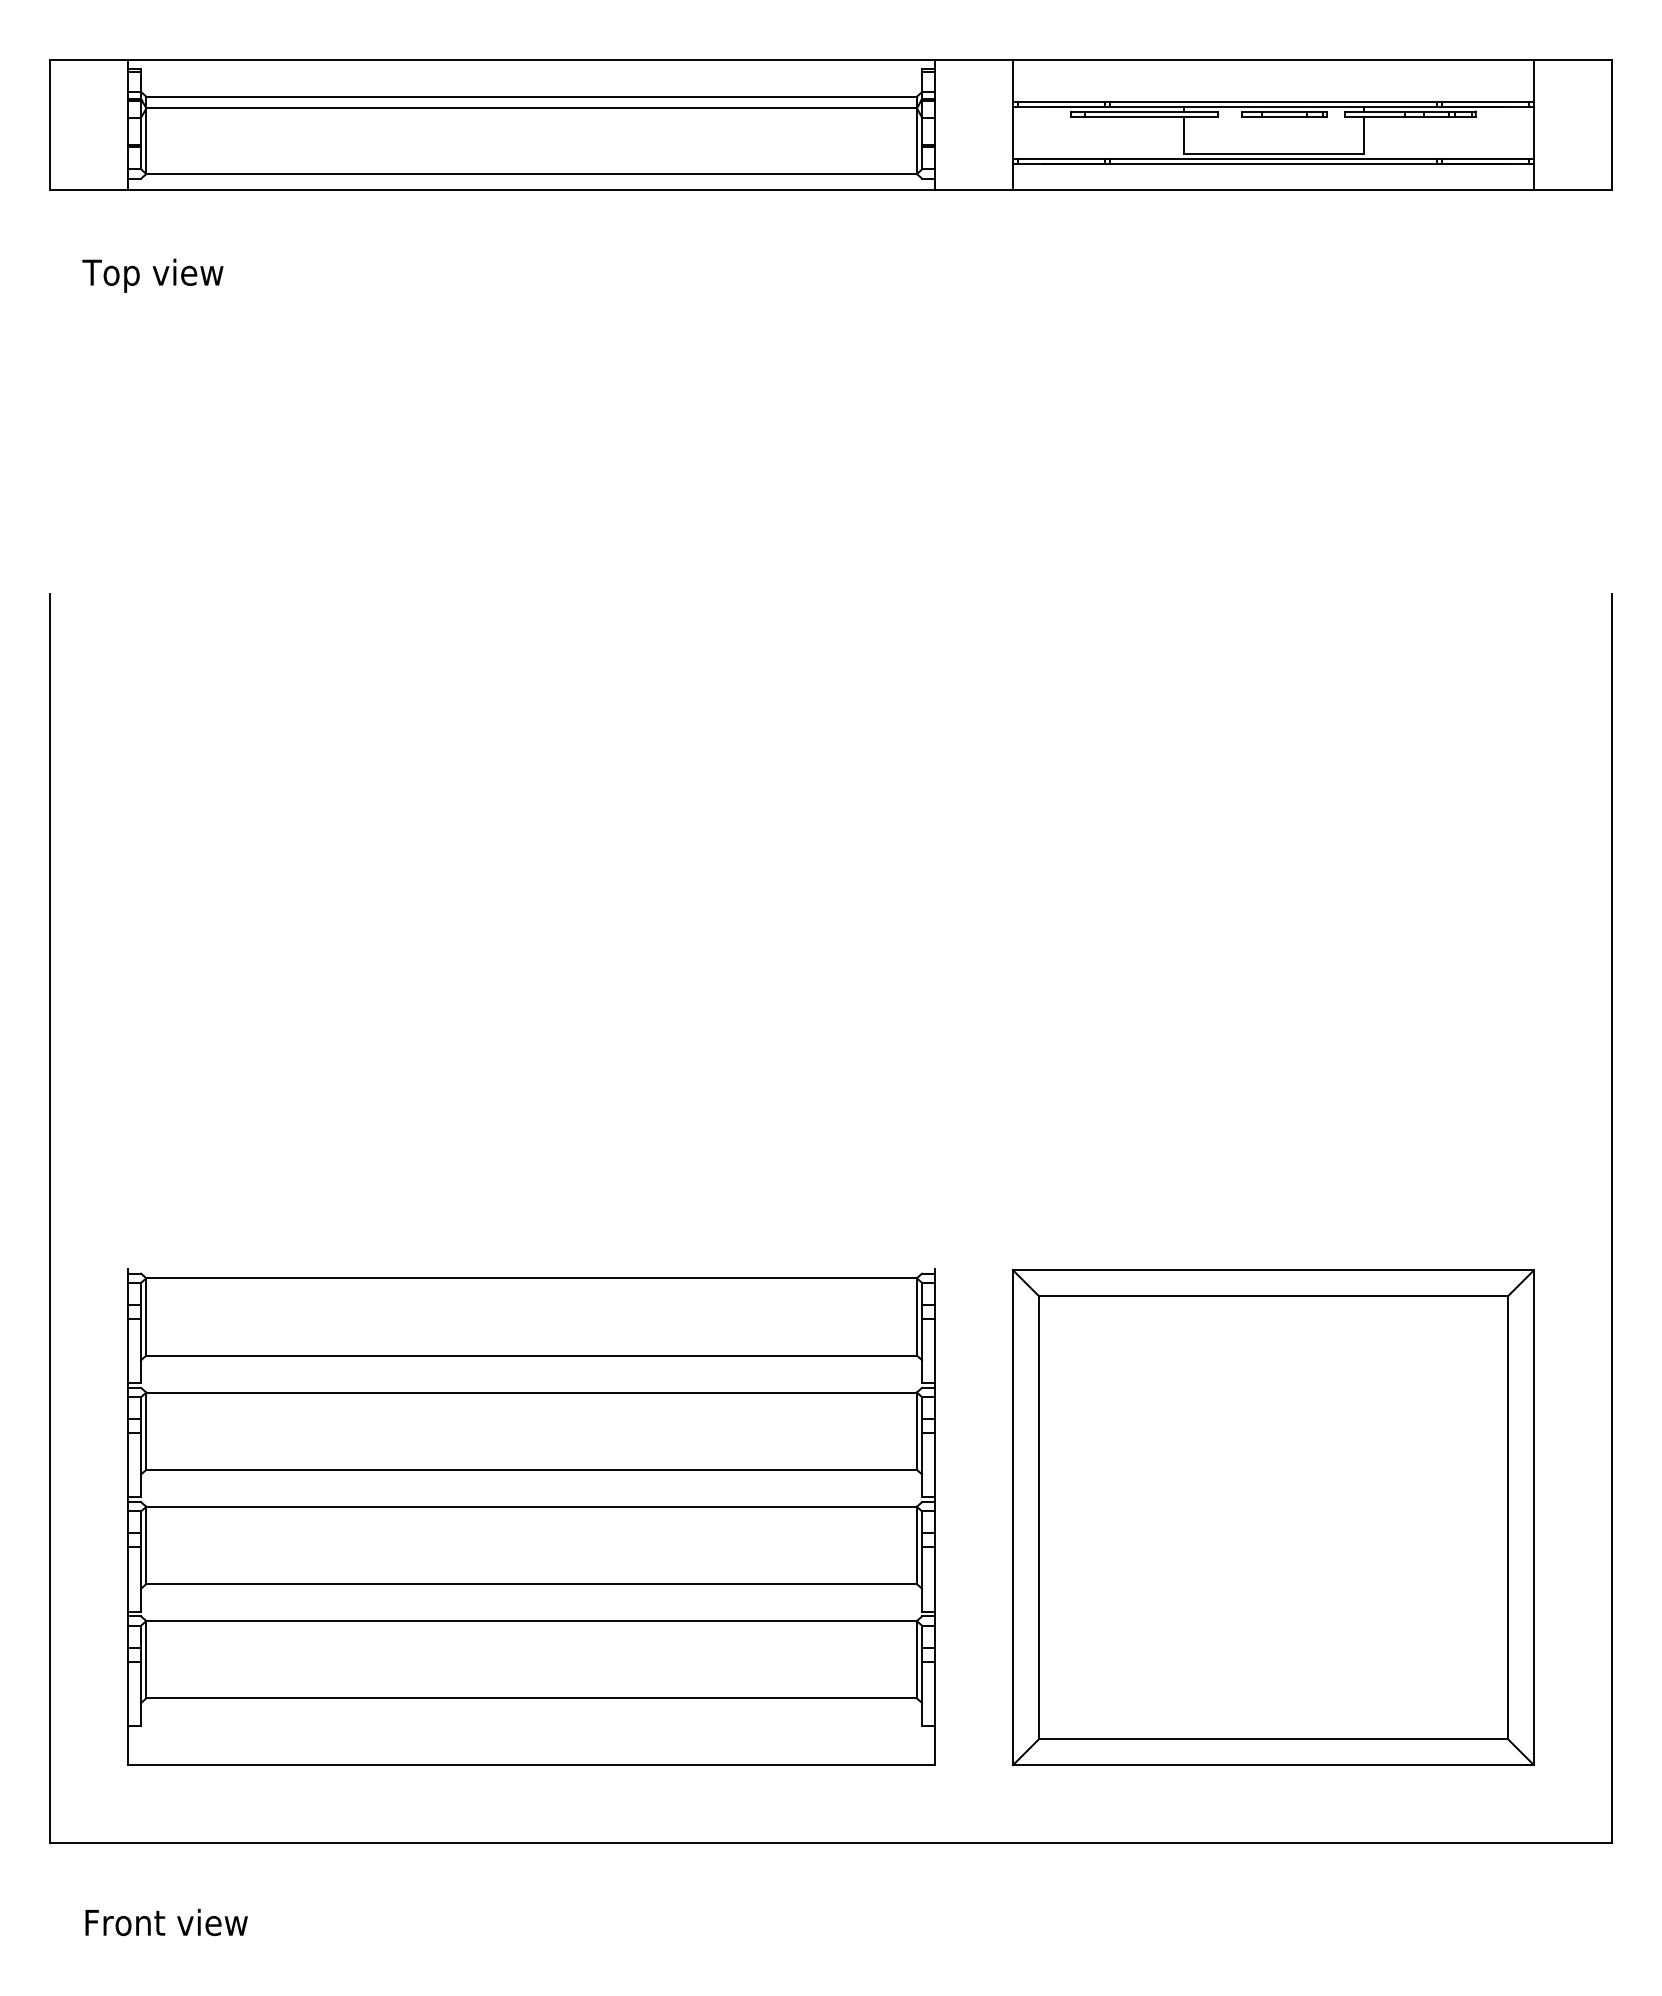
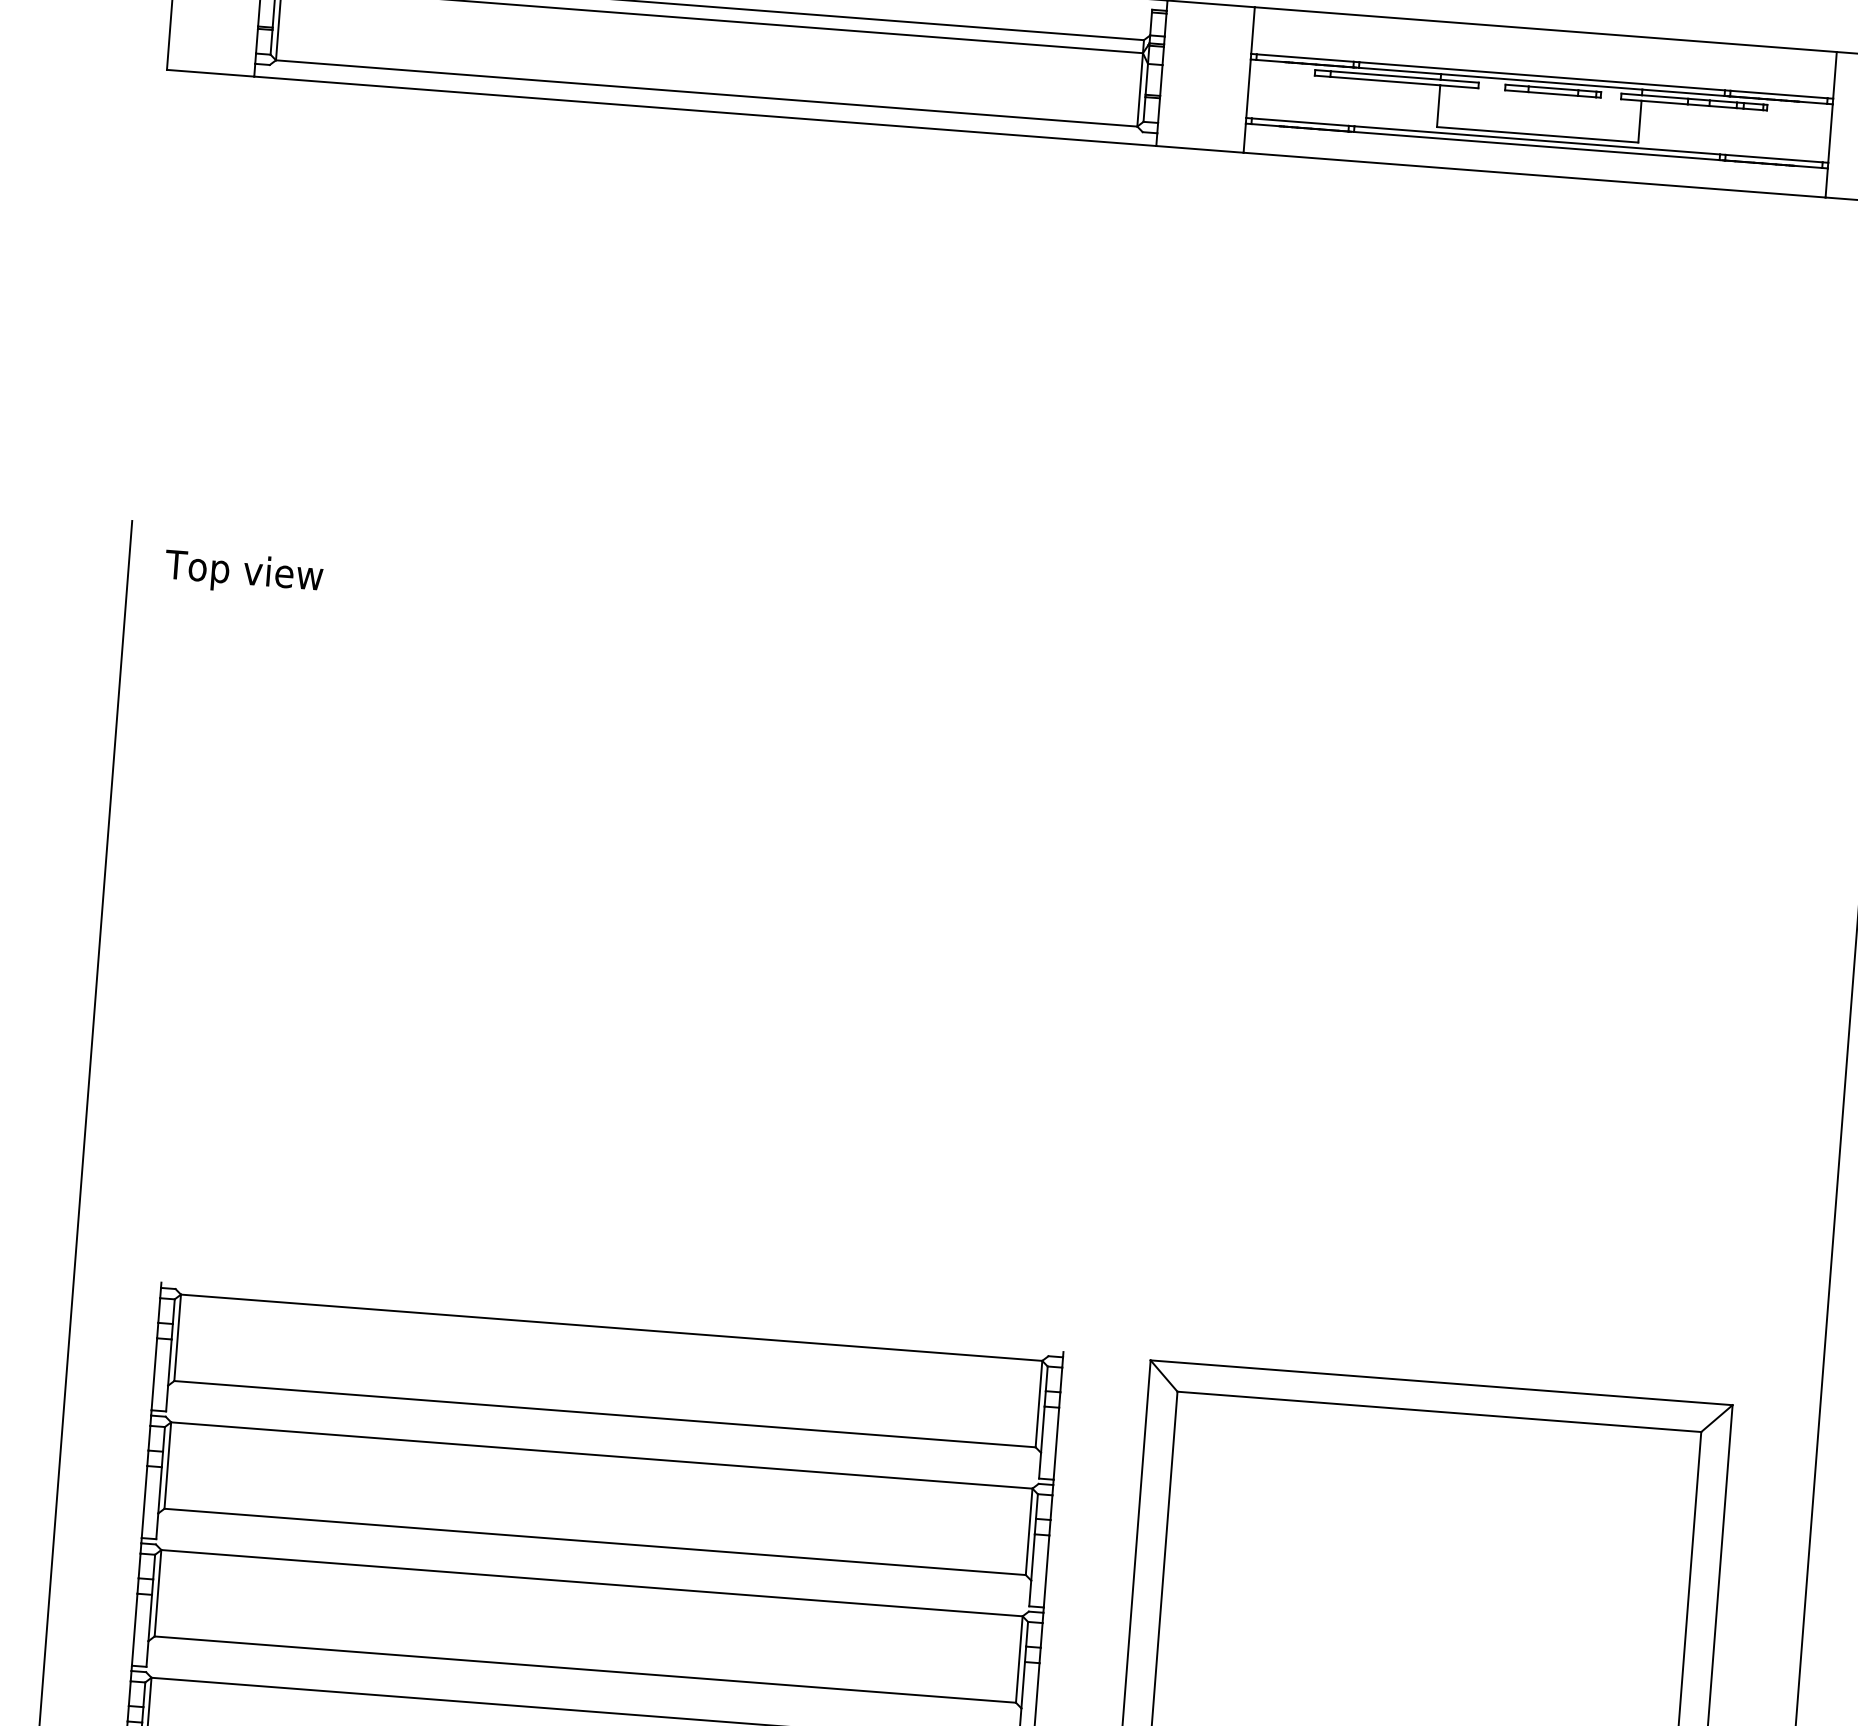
text: (152, 275) -> (243, 573), moved

